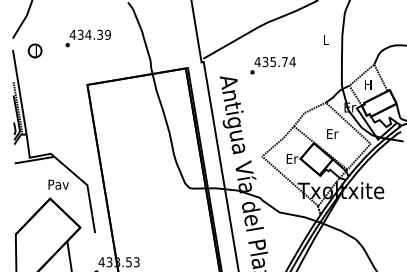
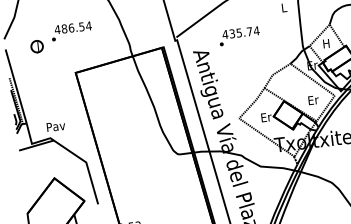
text: (94, 34) -> (76, 27), 434.39 -> 486.54
part: (34, 50) -> (36, 46), moved
text: (332, 133) -> (313, 99), moved
text: (58, 184) -> (55, 126), moved

